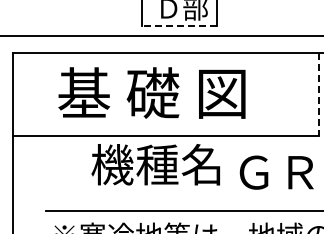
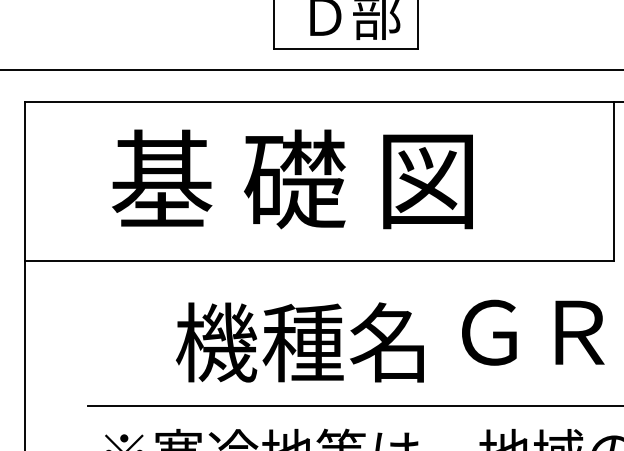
line: (179, 25) -> (345, 49), dashed -> solid
line: (318, 94) -> (613, 182), dashed -> solid
text: (155, 164) -> (299, 342), moved

